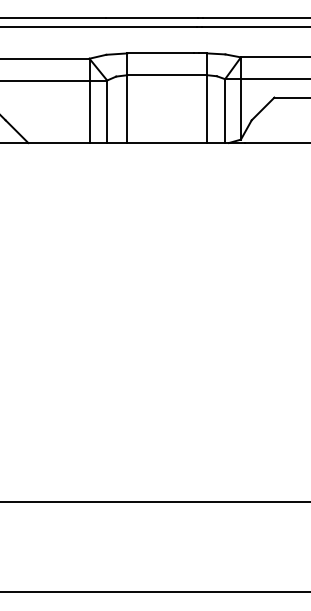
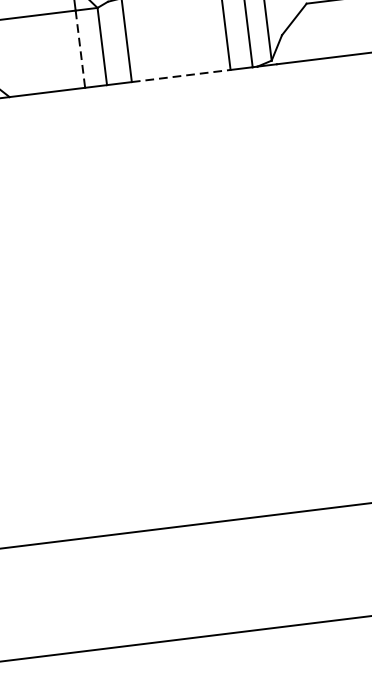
line: (89, 112) -> (80, 50), solid -> dashed
line: (167, 143) -> (181, 76), solid -> dashed

